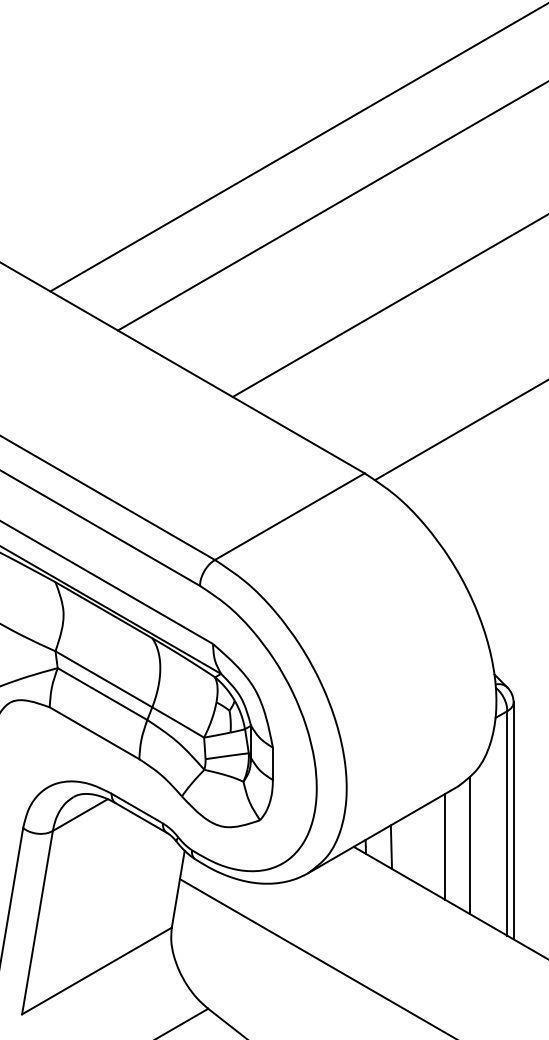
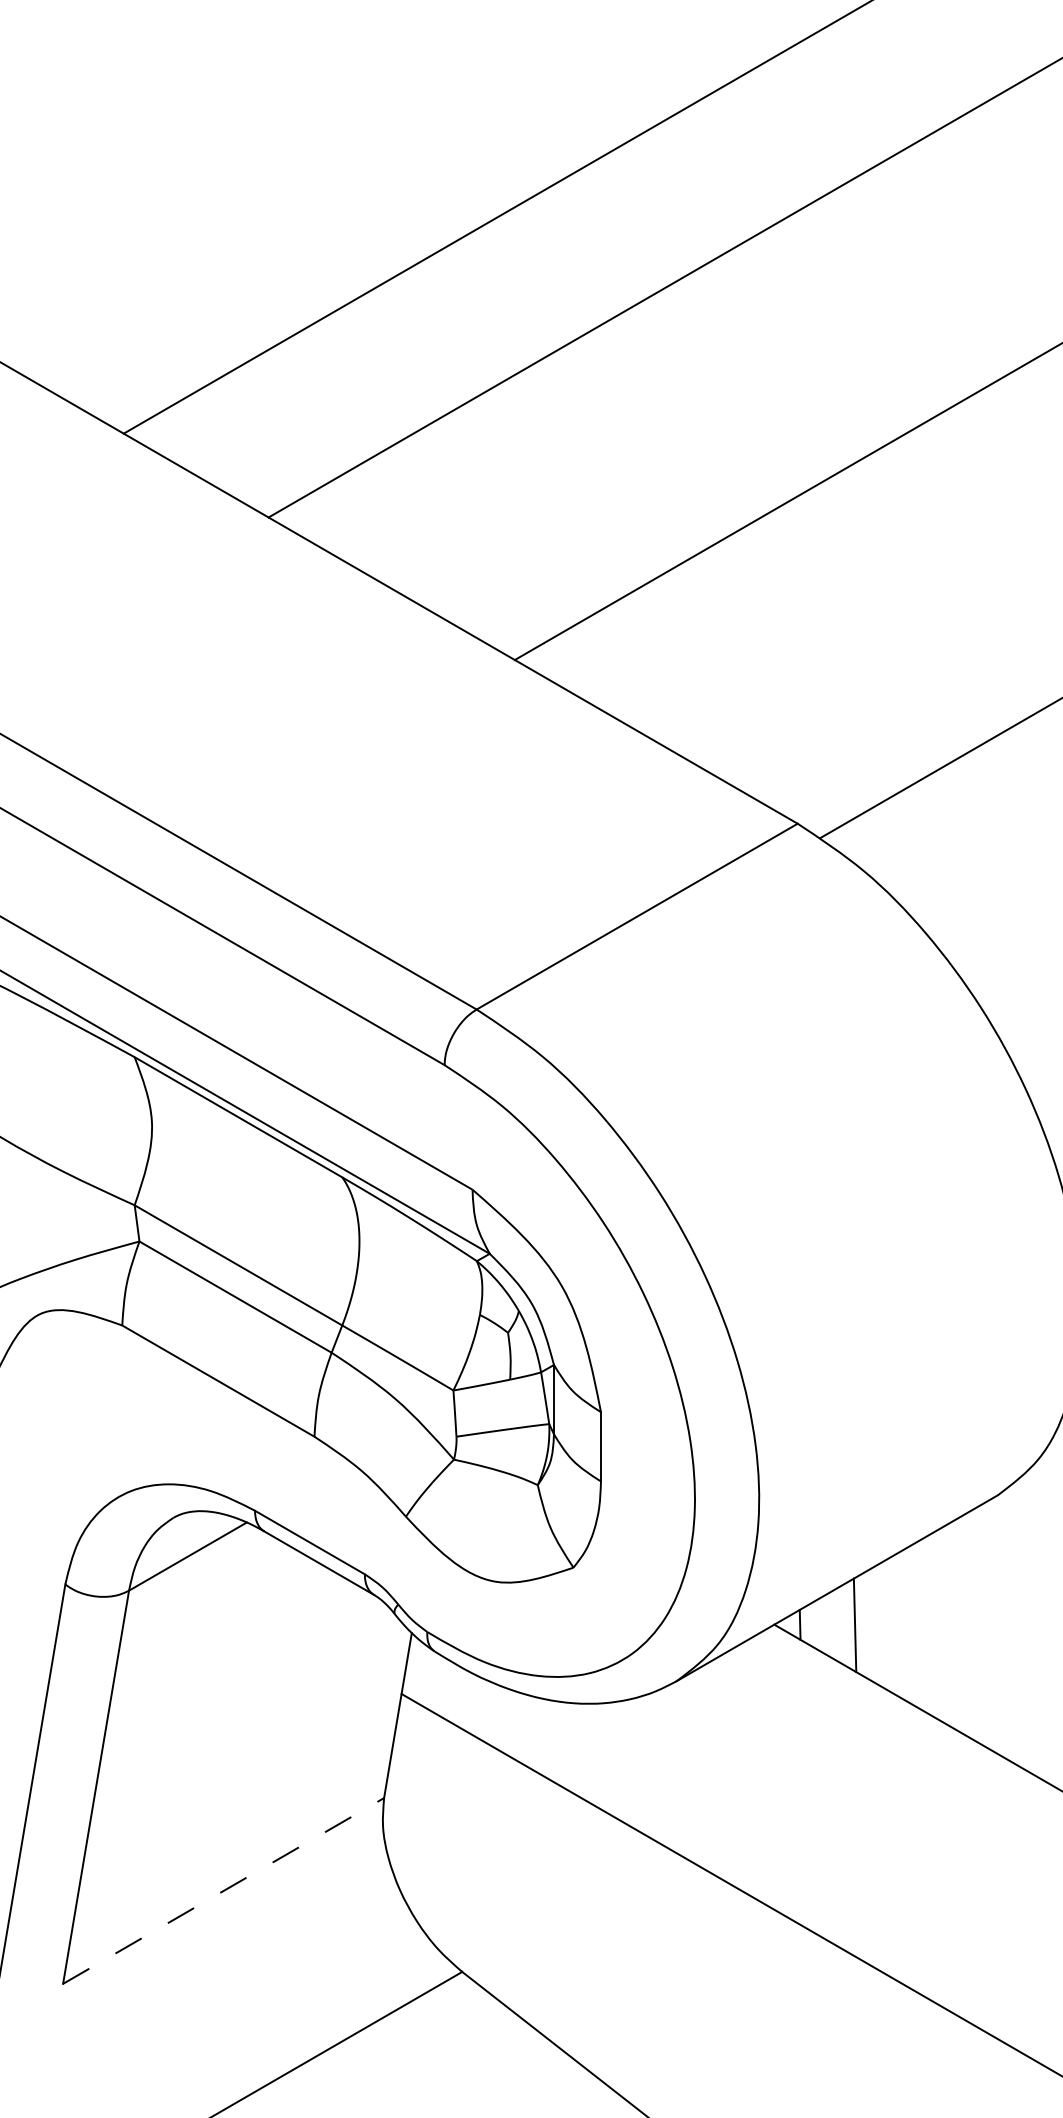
line: (470, 845) -> (1024, 1621), removed
line: (444, 846) -> (968, 1623), removed
line: (97, 970) -> (224, 1889), solid -> dashed

